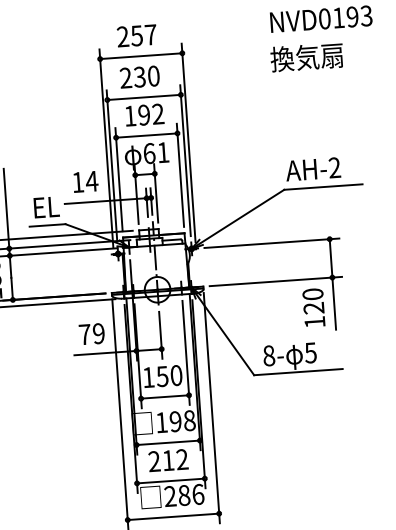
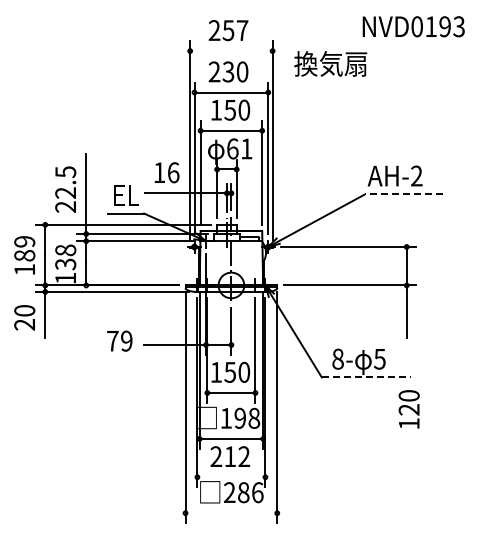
line: (140, 56) -> (230, 51), removed
text: (306, 56) -> (330, 63), moved
text: (151, 113) -> (237, 109), 192 -> 150
text: (91, 181) -> (173, 172), 14 -> 16
line: (322, 187) -> (403, 194), solid -> dashed
text: (313, 308) -> (408, 409), moved
text: (91, 333) -> (119, 340), moved
line: (298, 372) -> (366, 377), solid -> dashed
line: (171, 481) -> (231, 477), removed
line: (173, 517) -> (231, 513), removed

